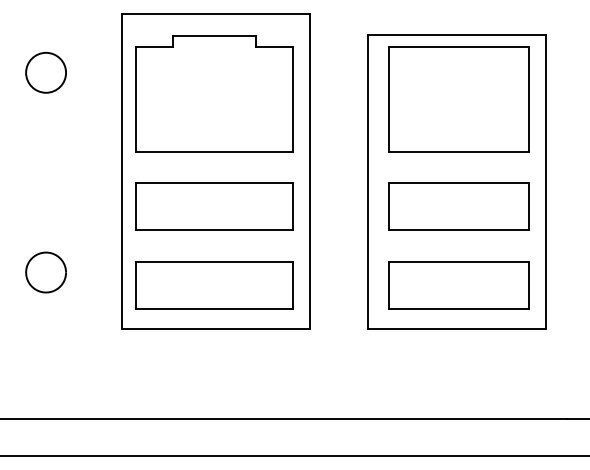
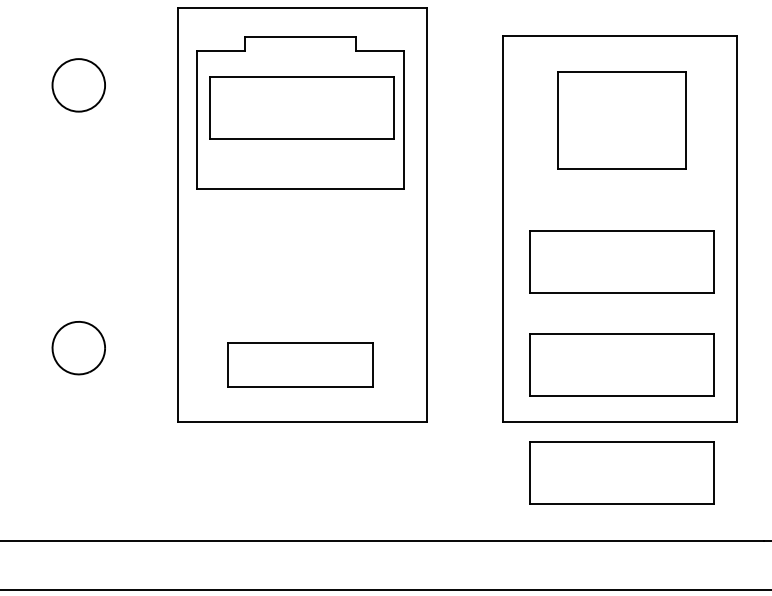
part: (215, 89) -> (301, 107), added
part: (458, 99) -> (621, 120), size x0.7
part: (214, 206) -> (300, 261), removed
part: (214, 285) -> (300, 365), size x0.7
part: (458, 367) -> (621, 473), added

